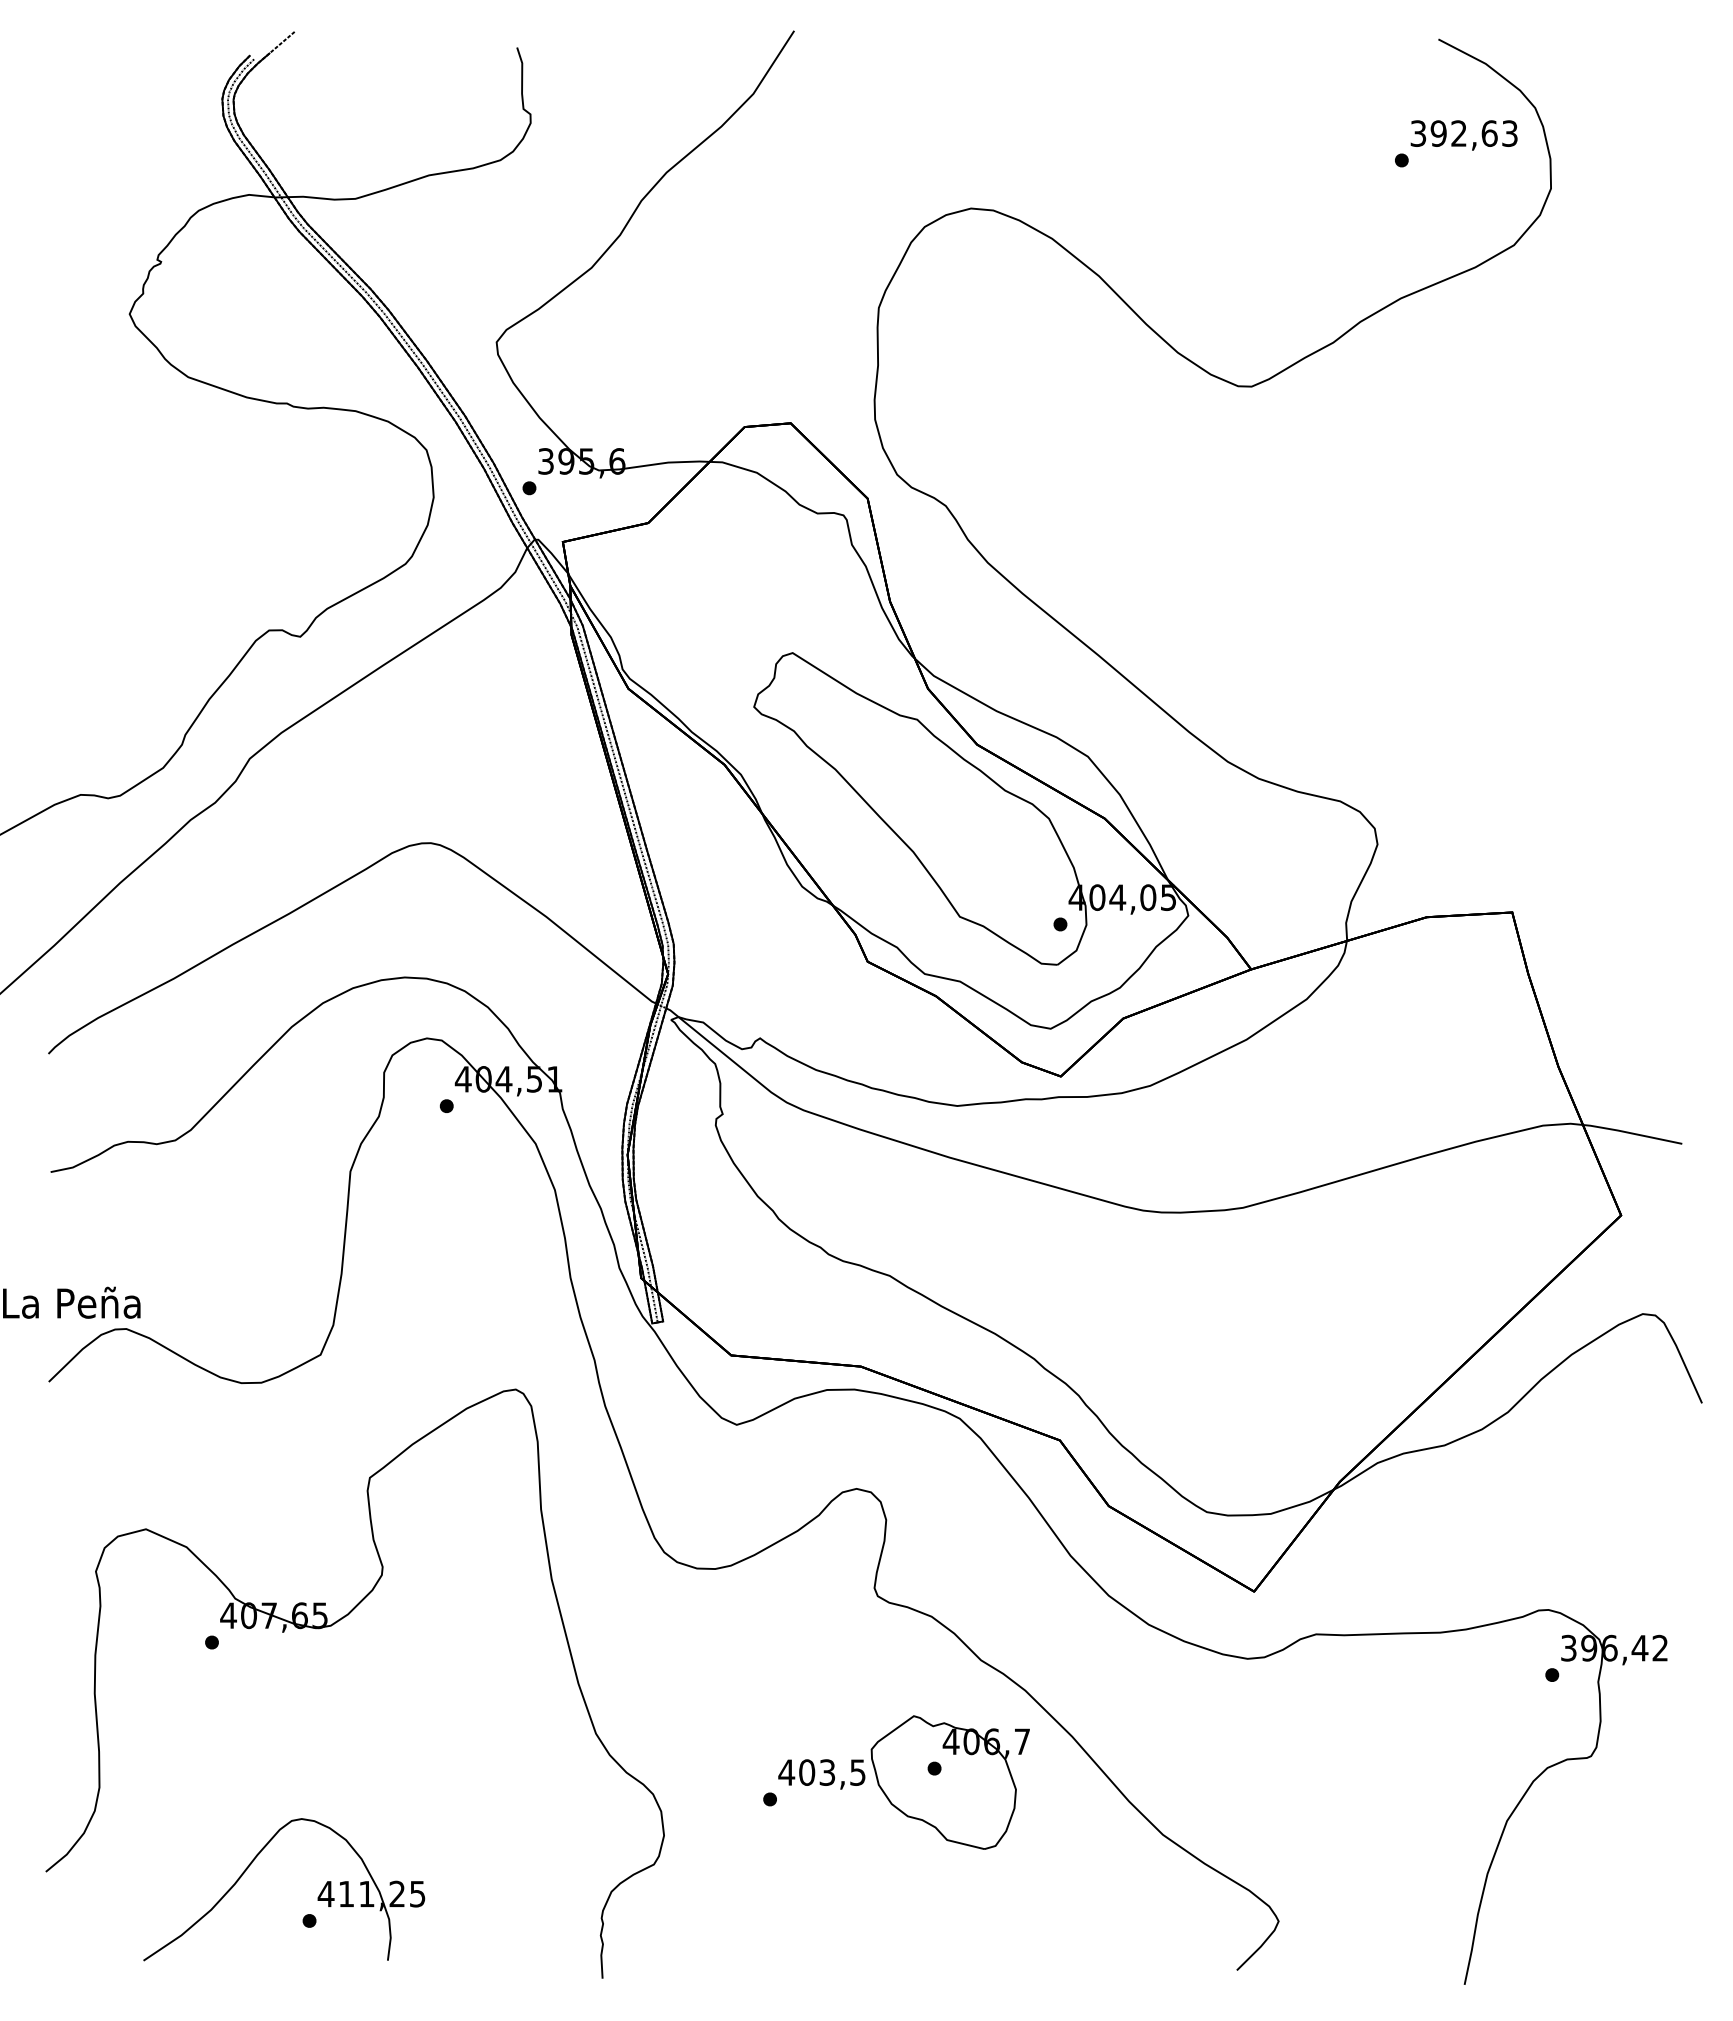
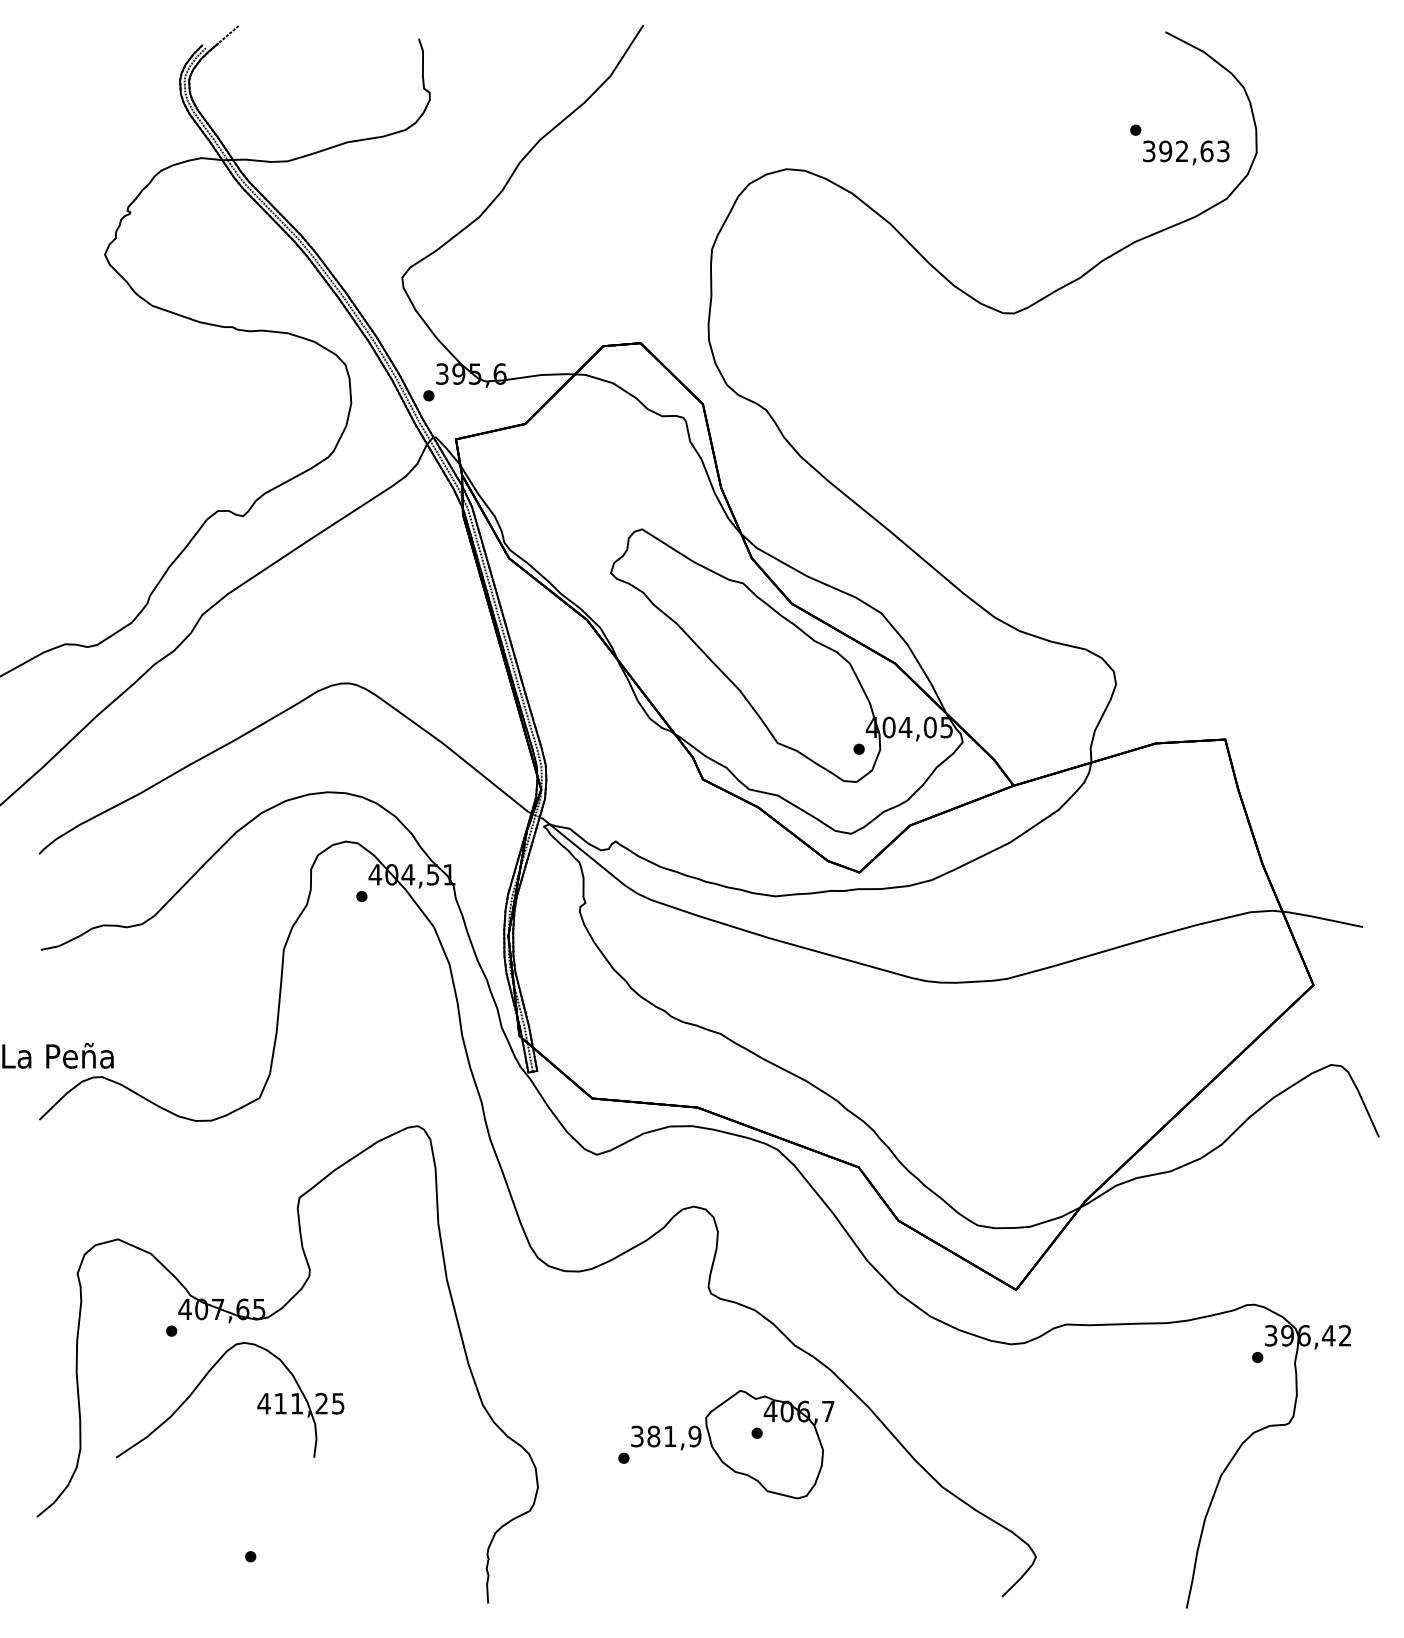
text: (1463, 135) -> (1185, 152), moved
text: (821, 1772) -> (665, 1436), 403,5 -> 381,9
part: (317, 1897) -> (257, 1406), moved

